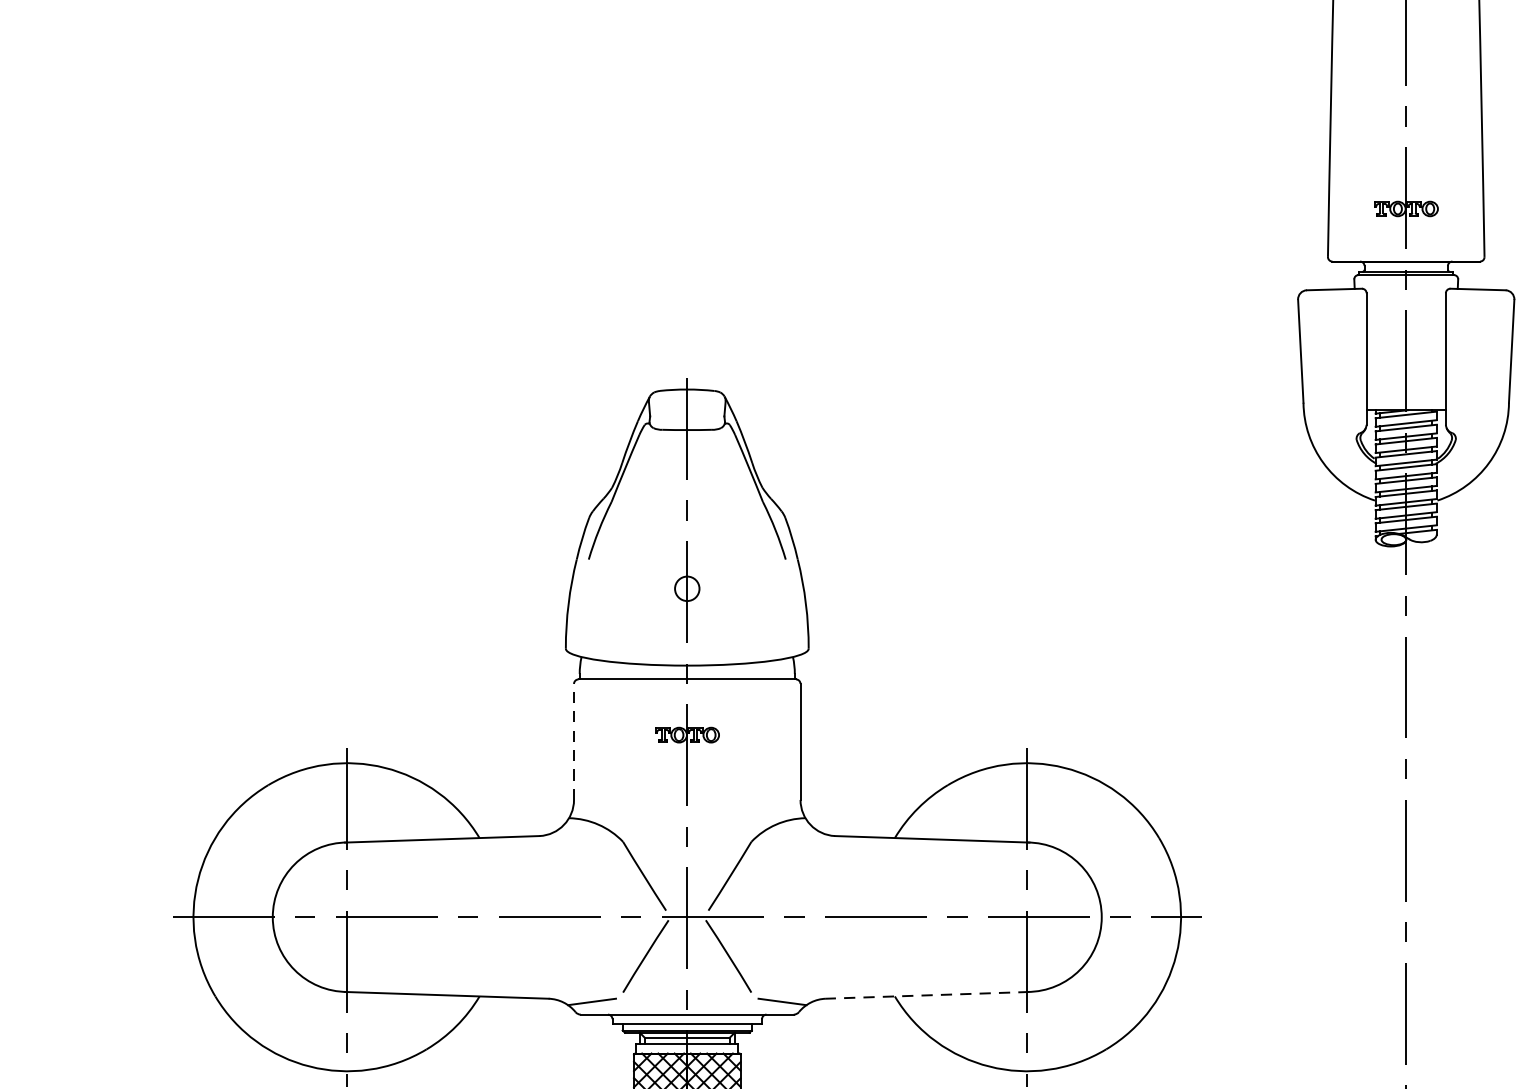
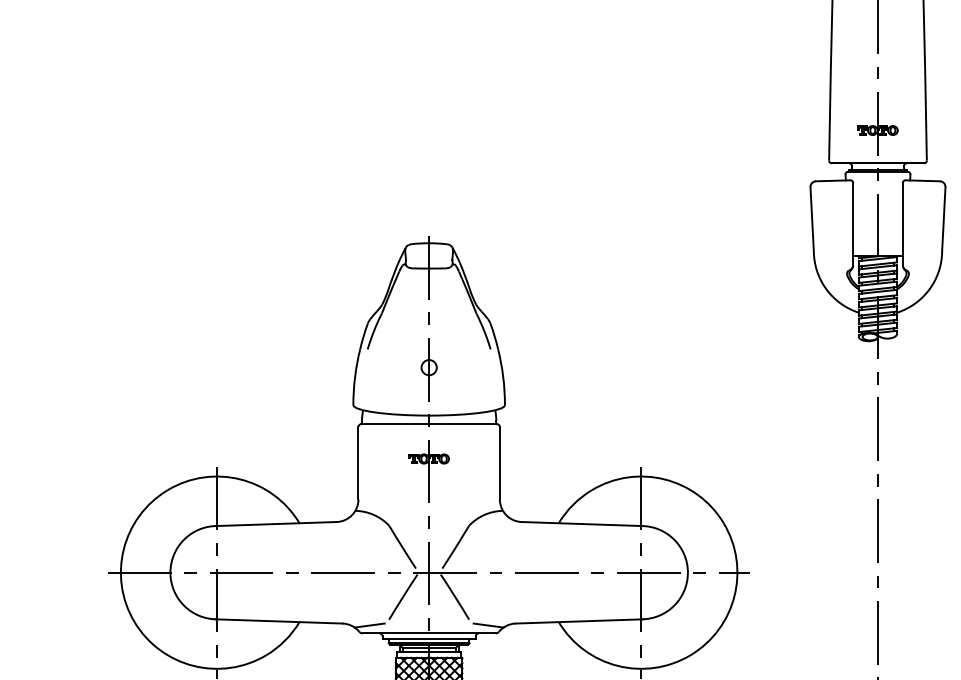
line: (574, 740) -> (358, 462), dashed -> solid
line: (928, 995) -> (579, 621), dashed -> solid

